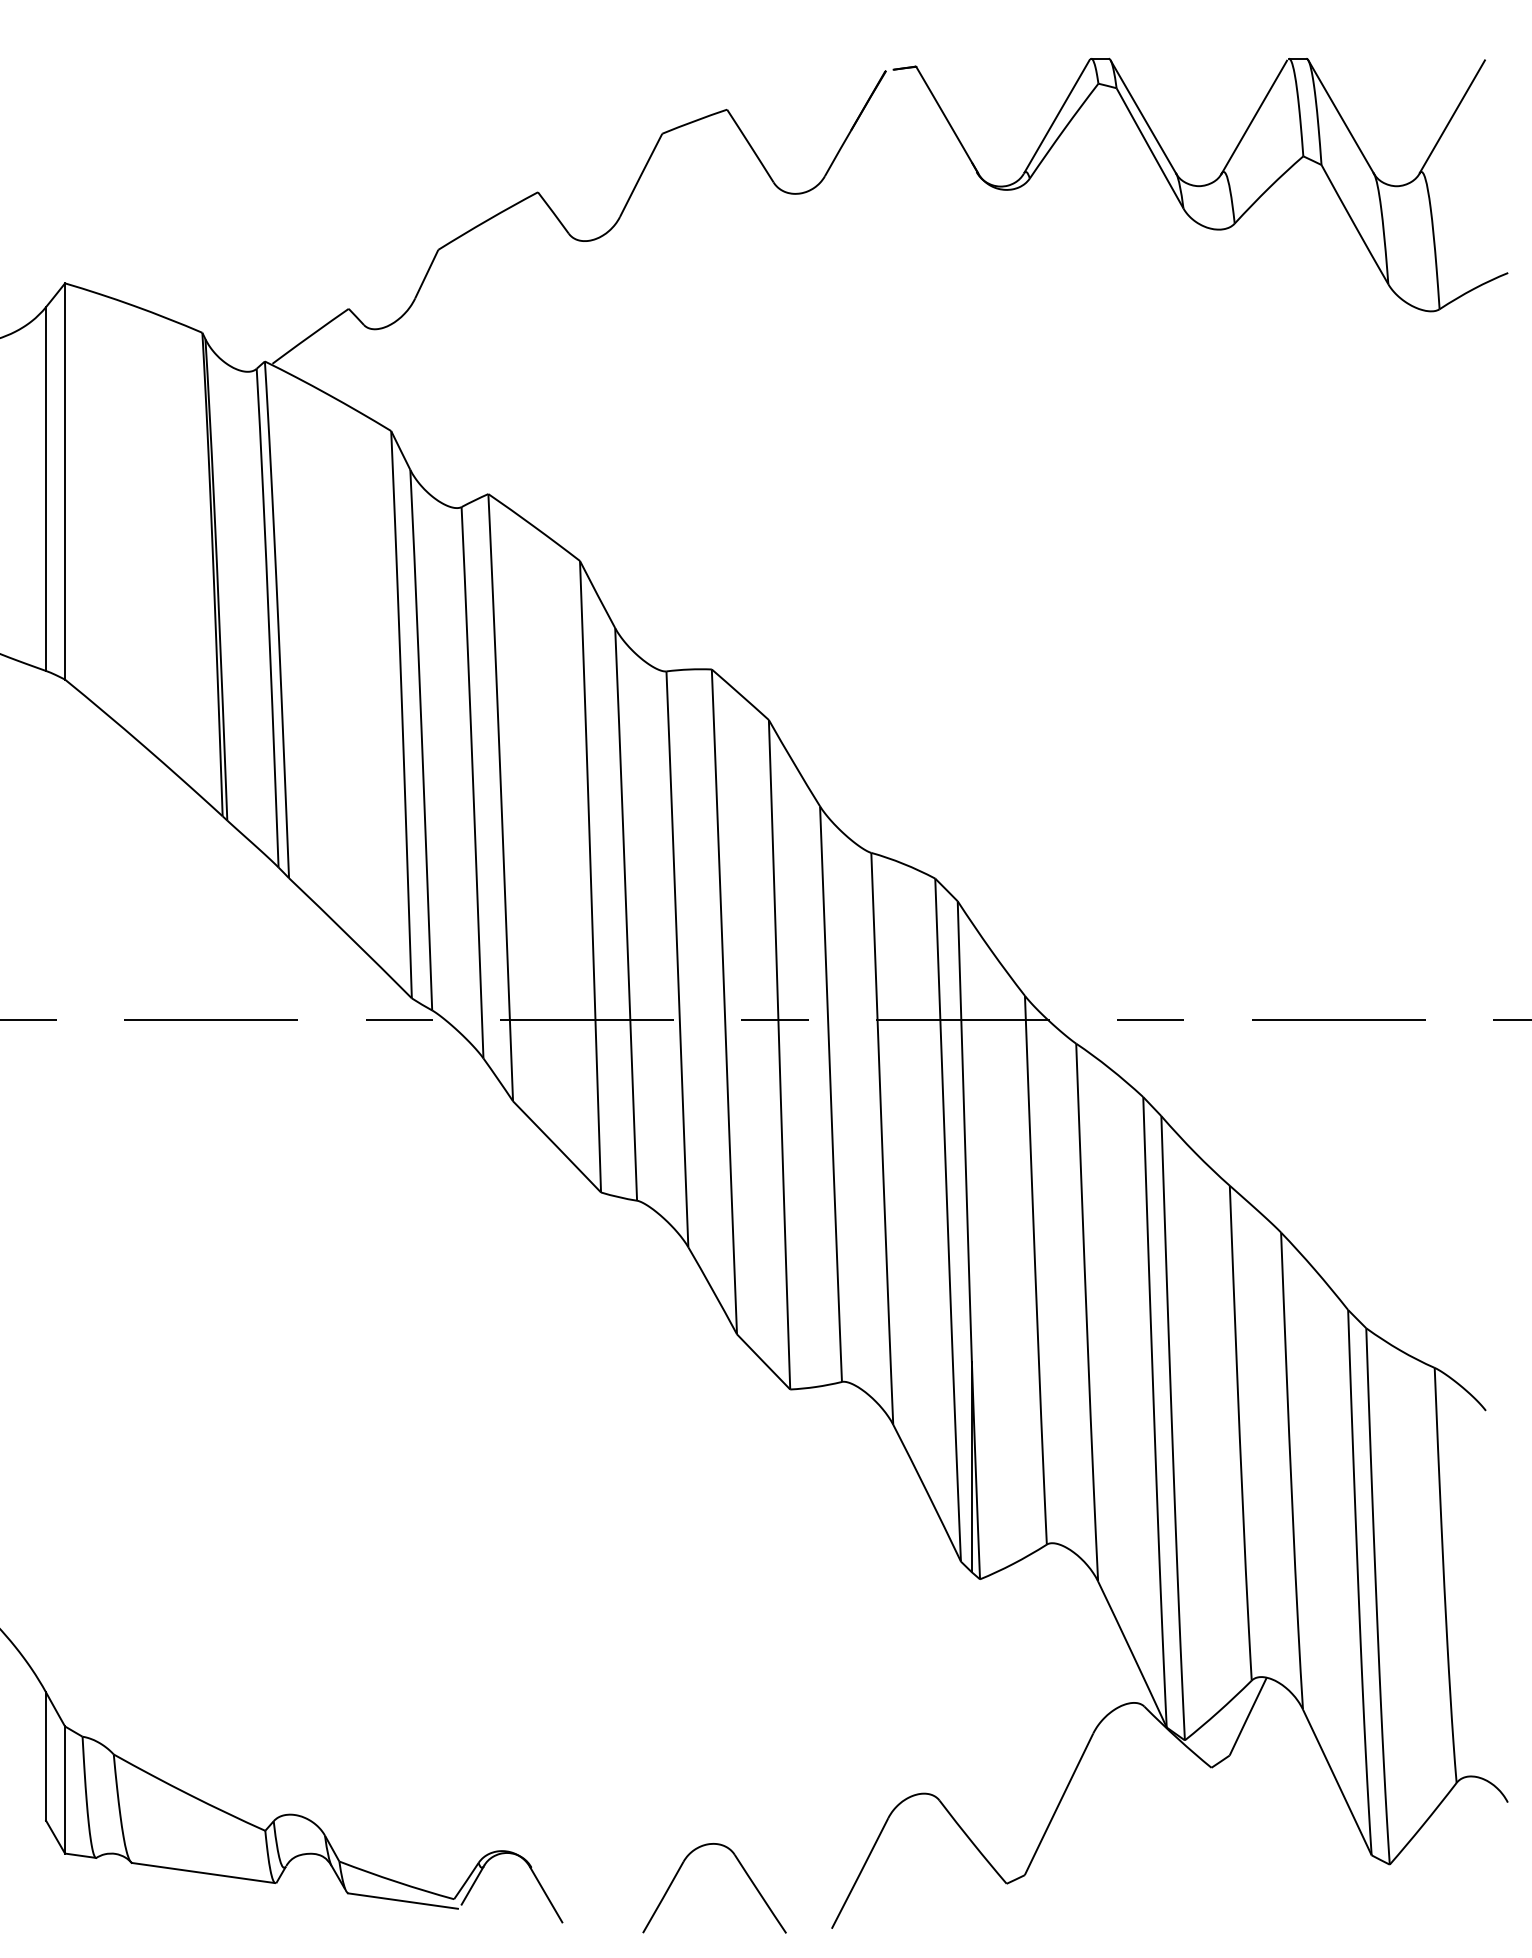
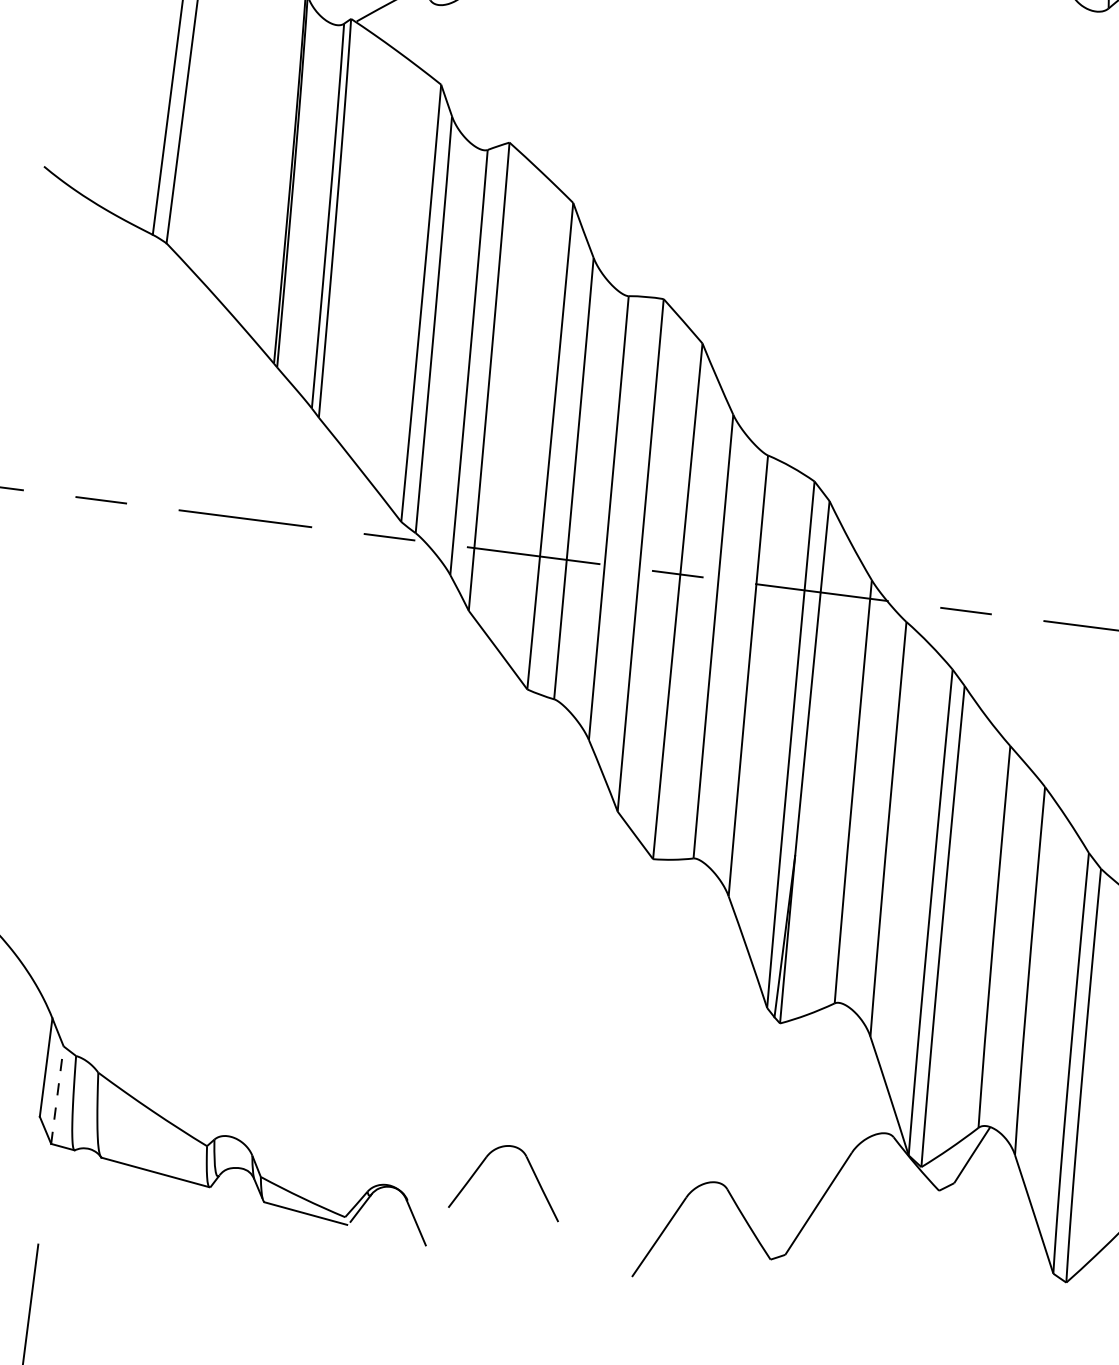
line: (65, 1790) -> (57, 1095), solid -> dashed
part: (743, 1870) -> (531, 1169), moved

